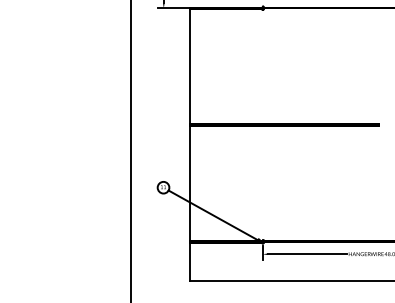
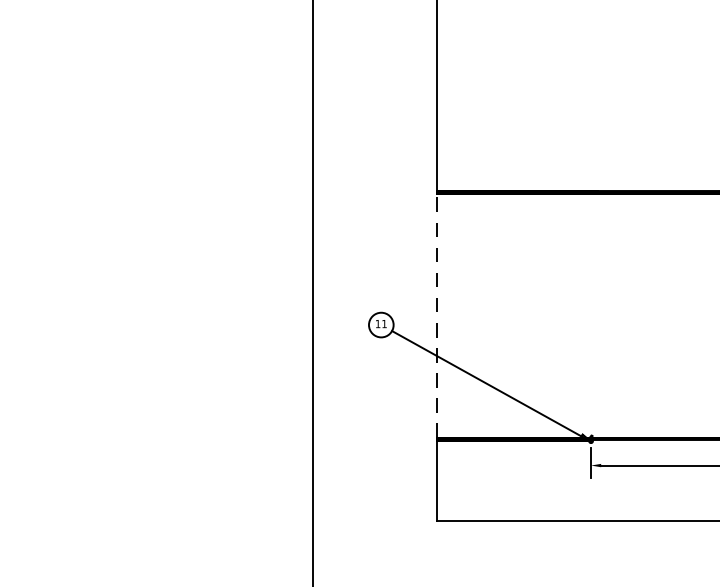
line: (190, 183) -> (438, 316), solid -> dashed

